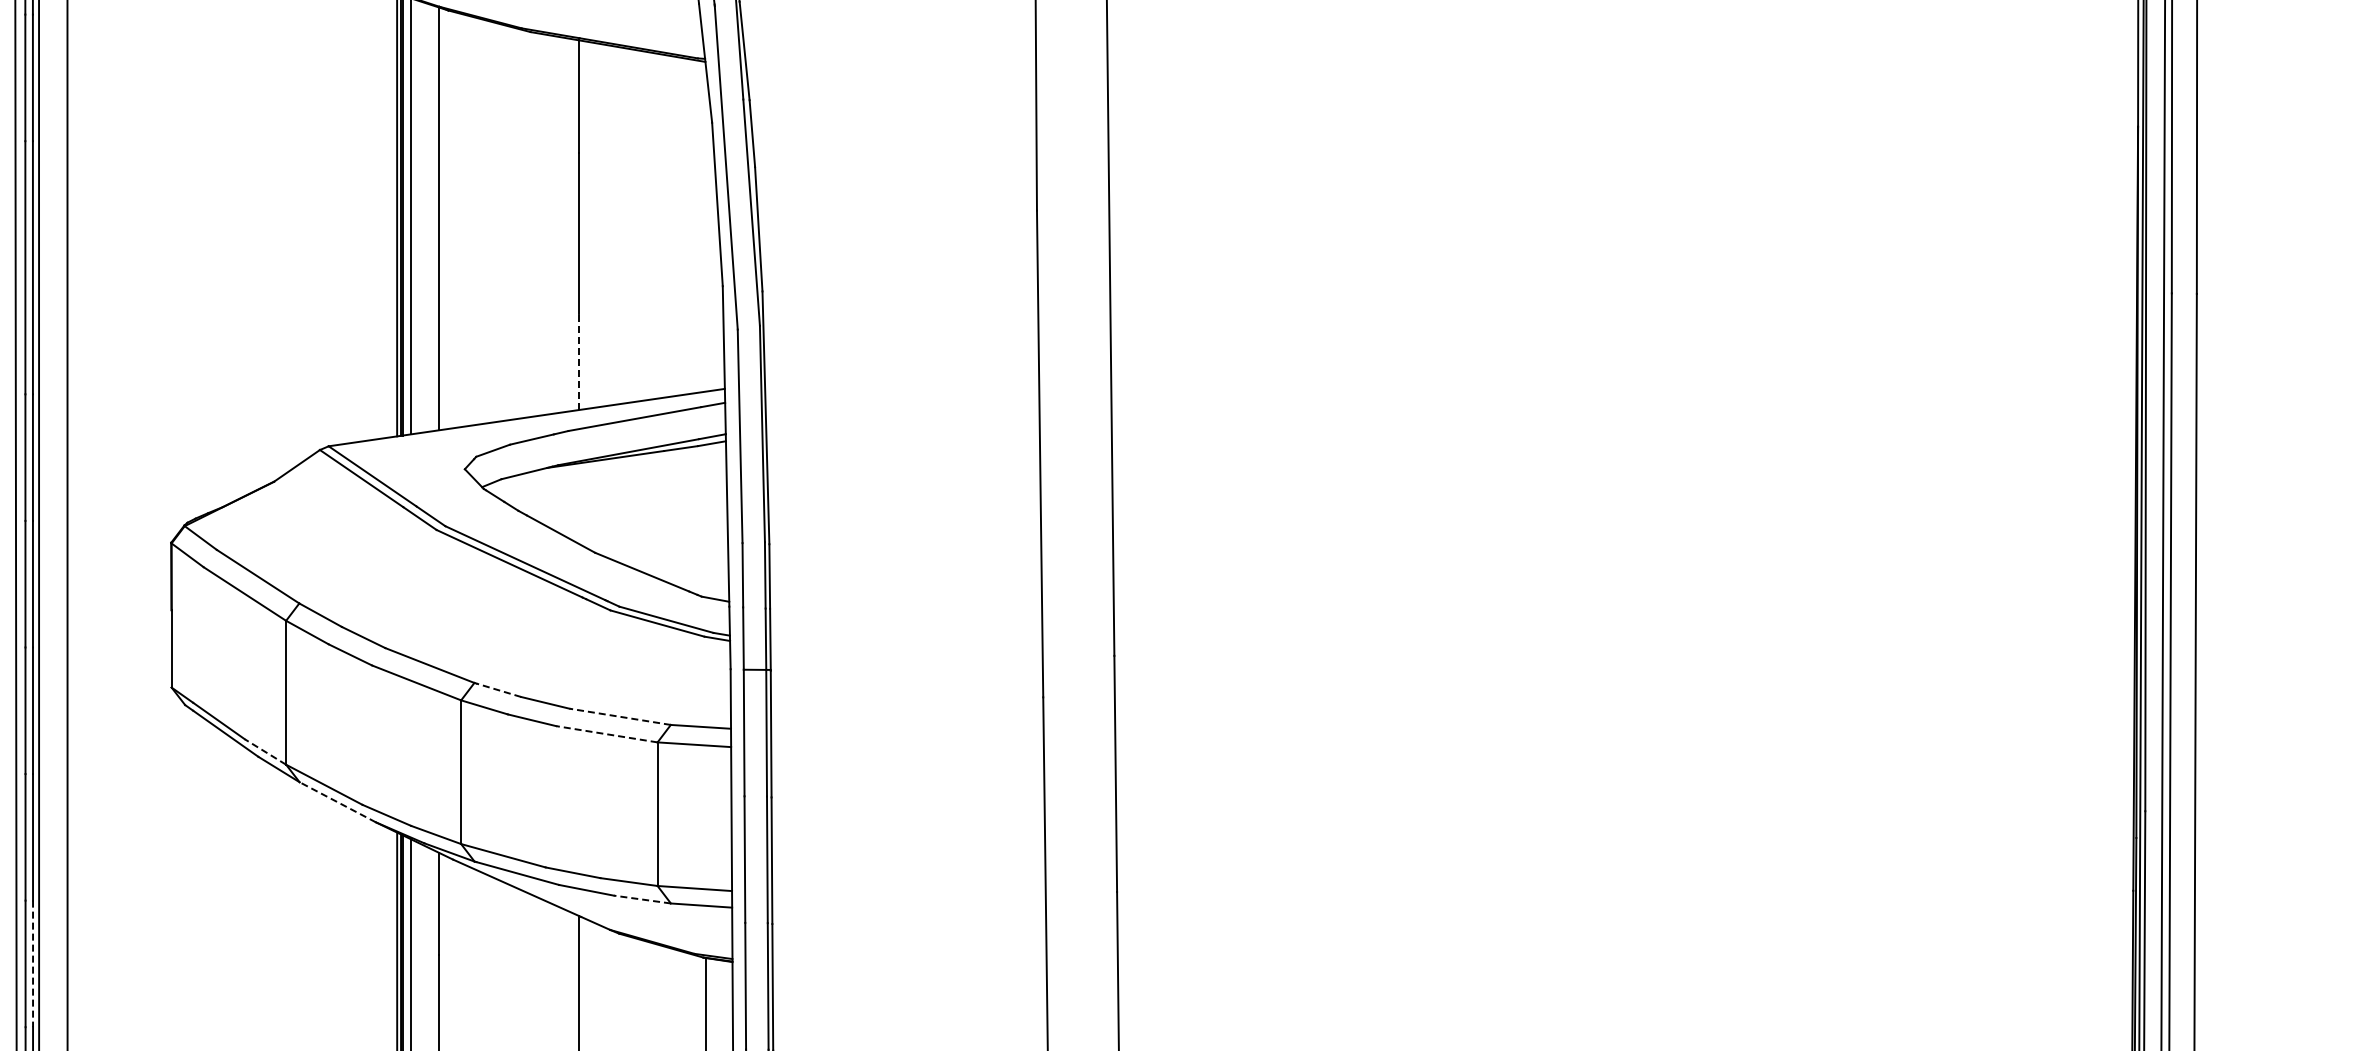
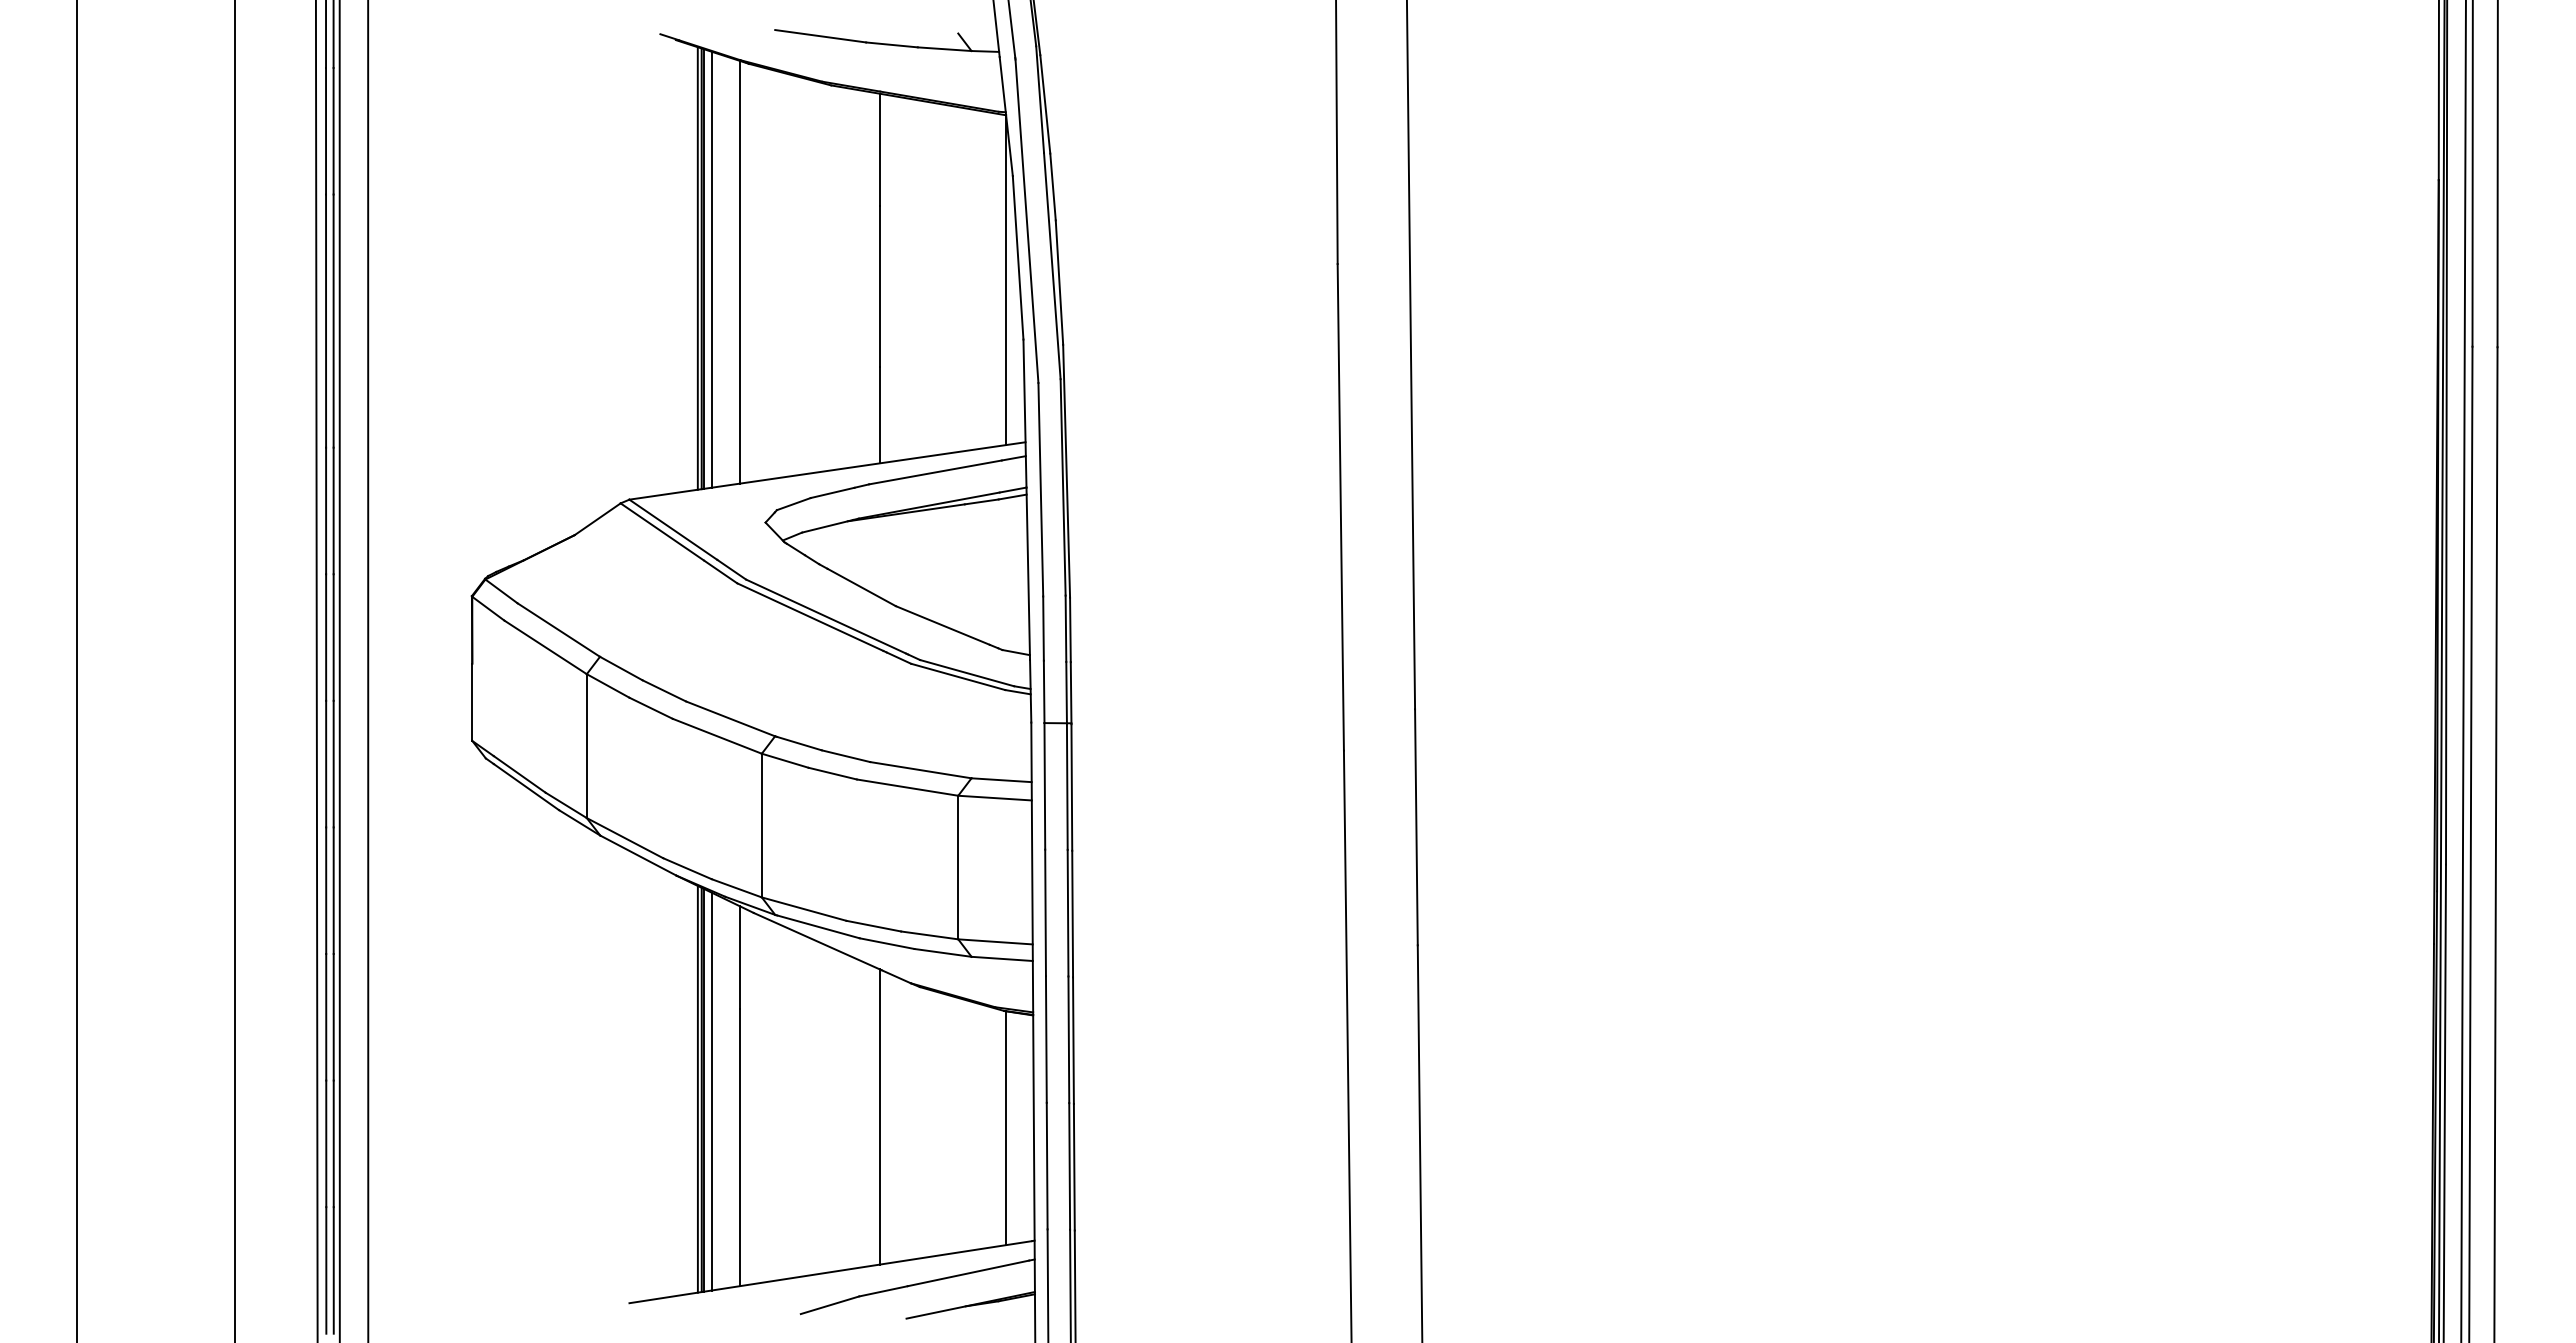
line: (705, 228) -> (1006, 281), added
line: (578, 361) -> (879, 414), dashed -> solid
line: (497, 690) -> (798, 743), dashed -> solid
line: (619, 717) -> (920, 770), dashed -> solid
line: (606, 734) -> (907, 787), dashed -> solid
line: (264, 752) -> (565, 805), dashed -> solid
line: (337, 802) -> (638, 855), dashed -> solid
line: (642, 899) -> (943, 952), dashed -> solid
line: (32, 964) -> (333, 1017), dashed -> solid

